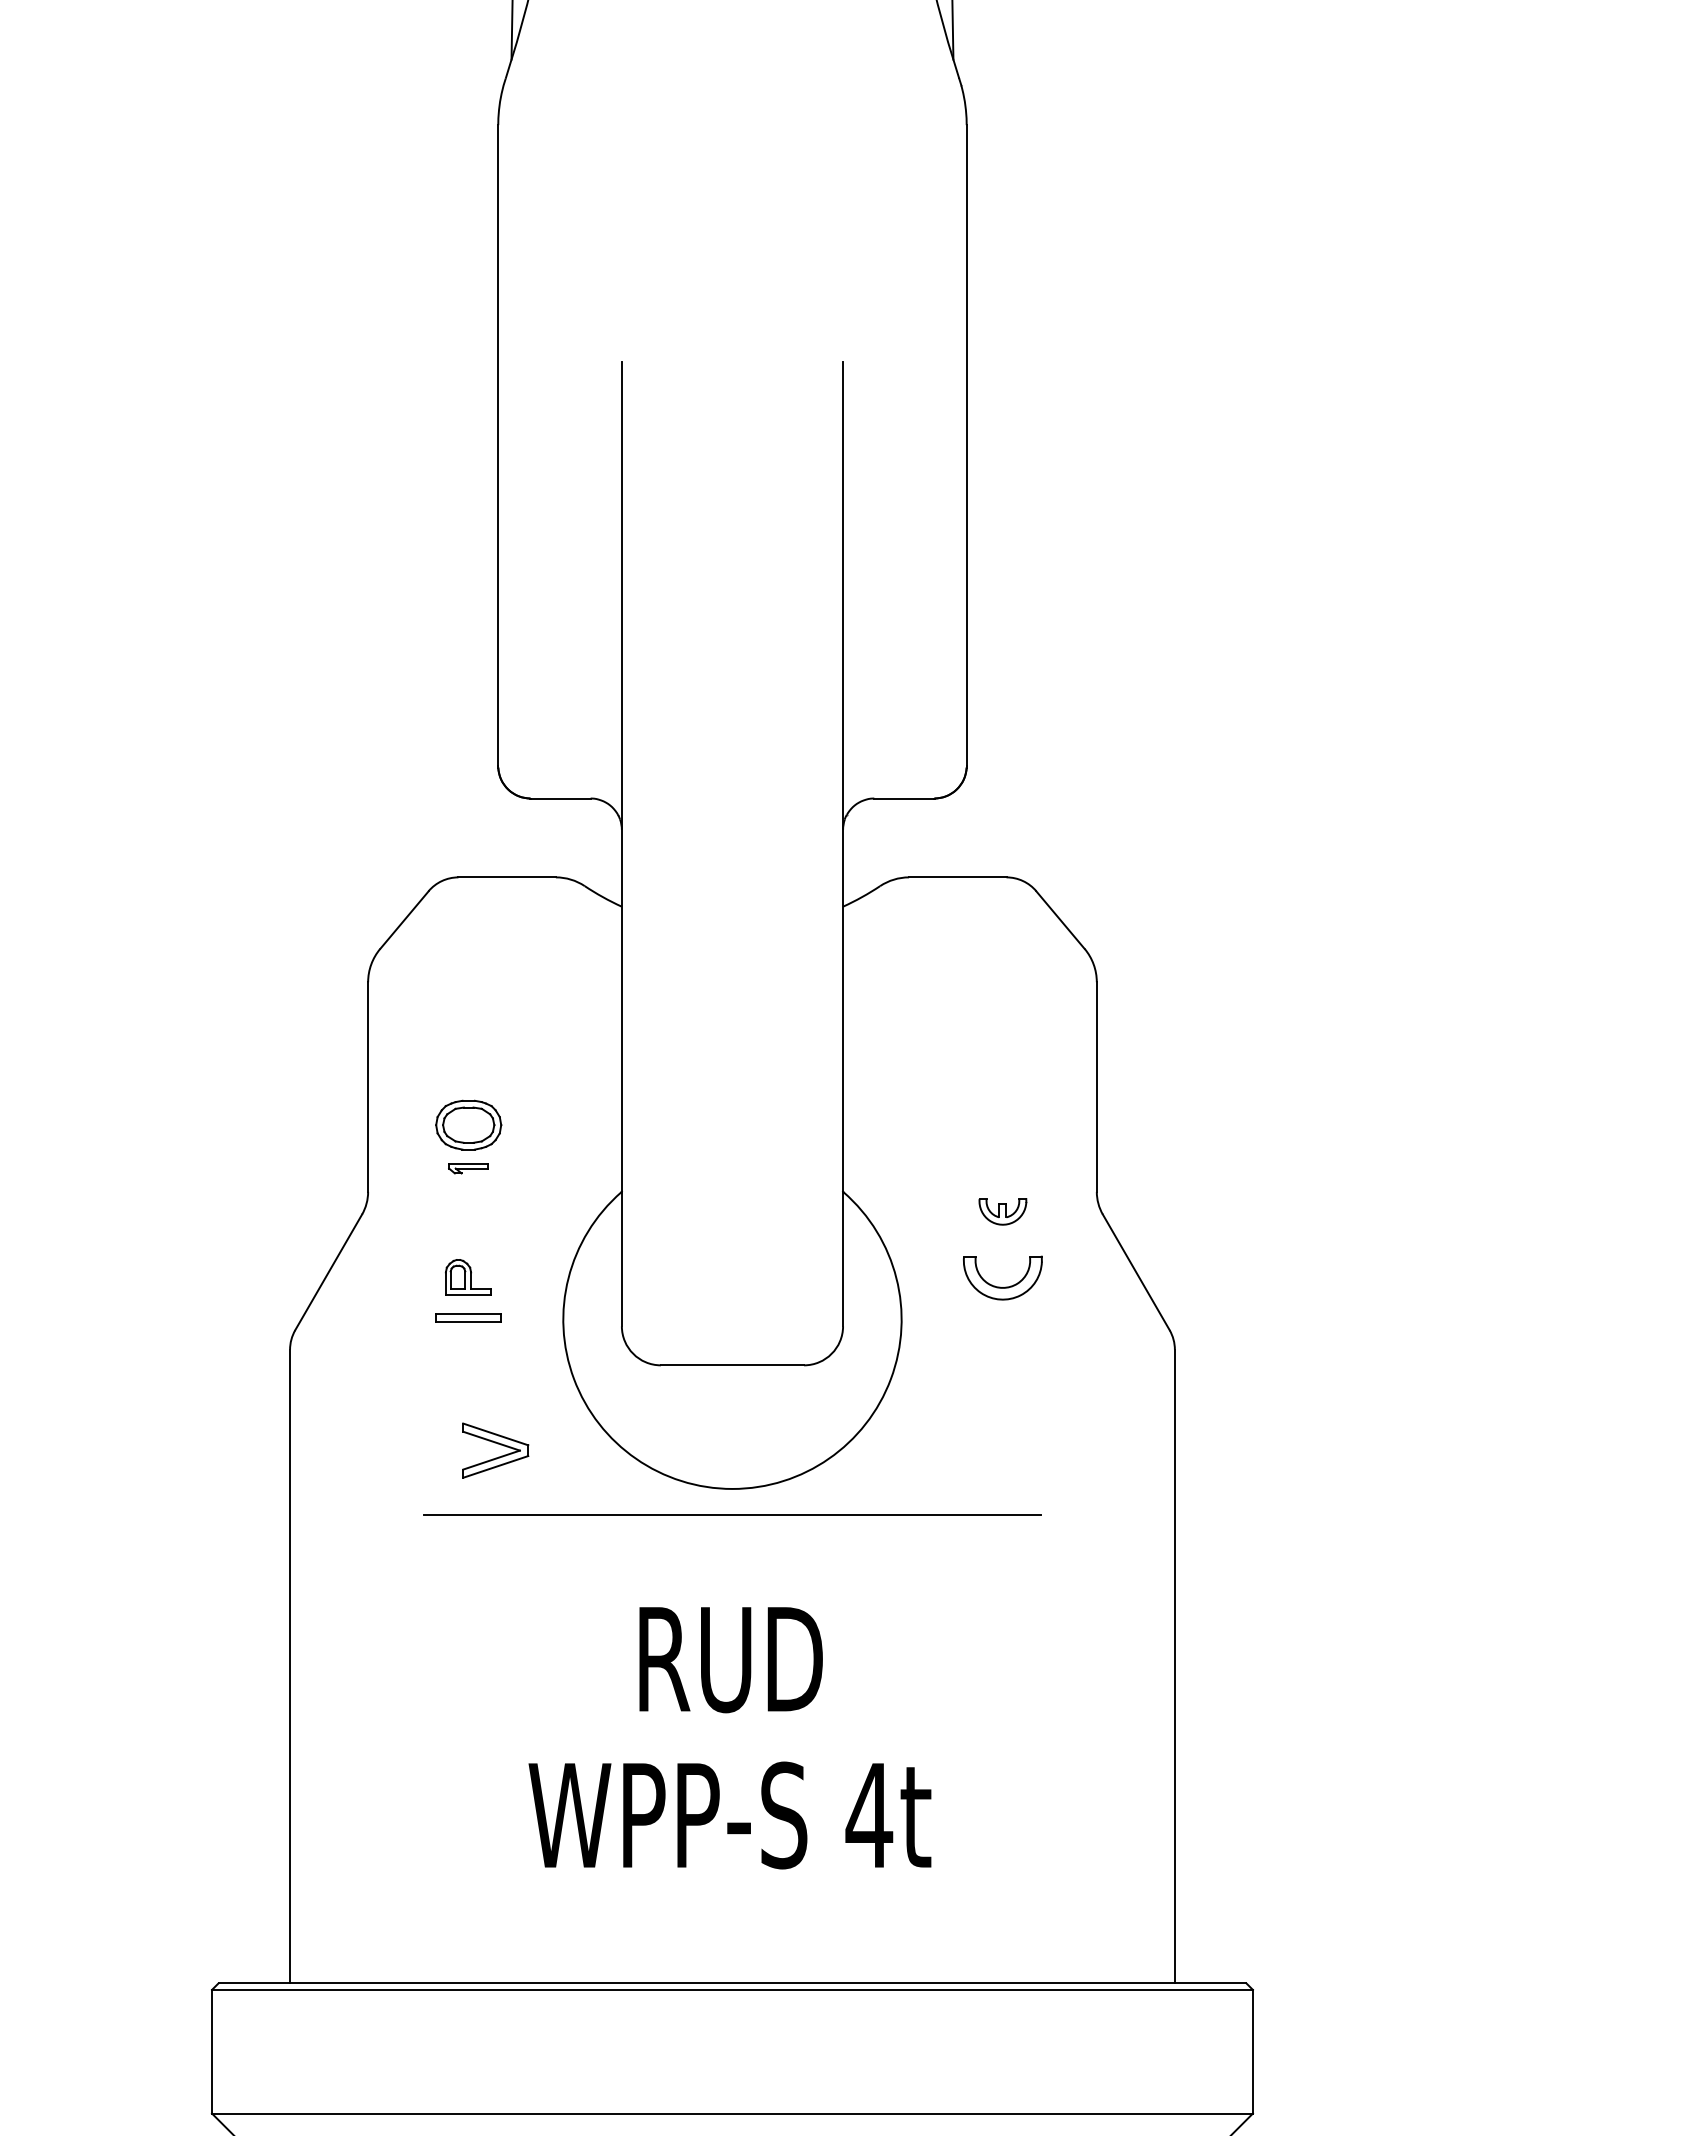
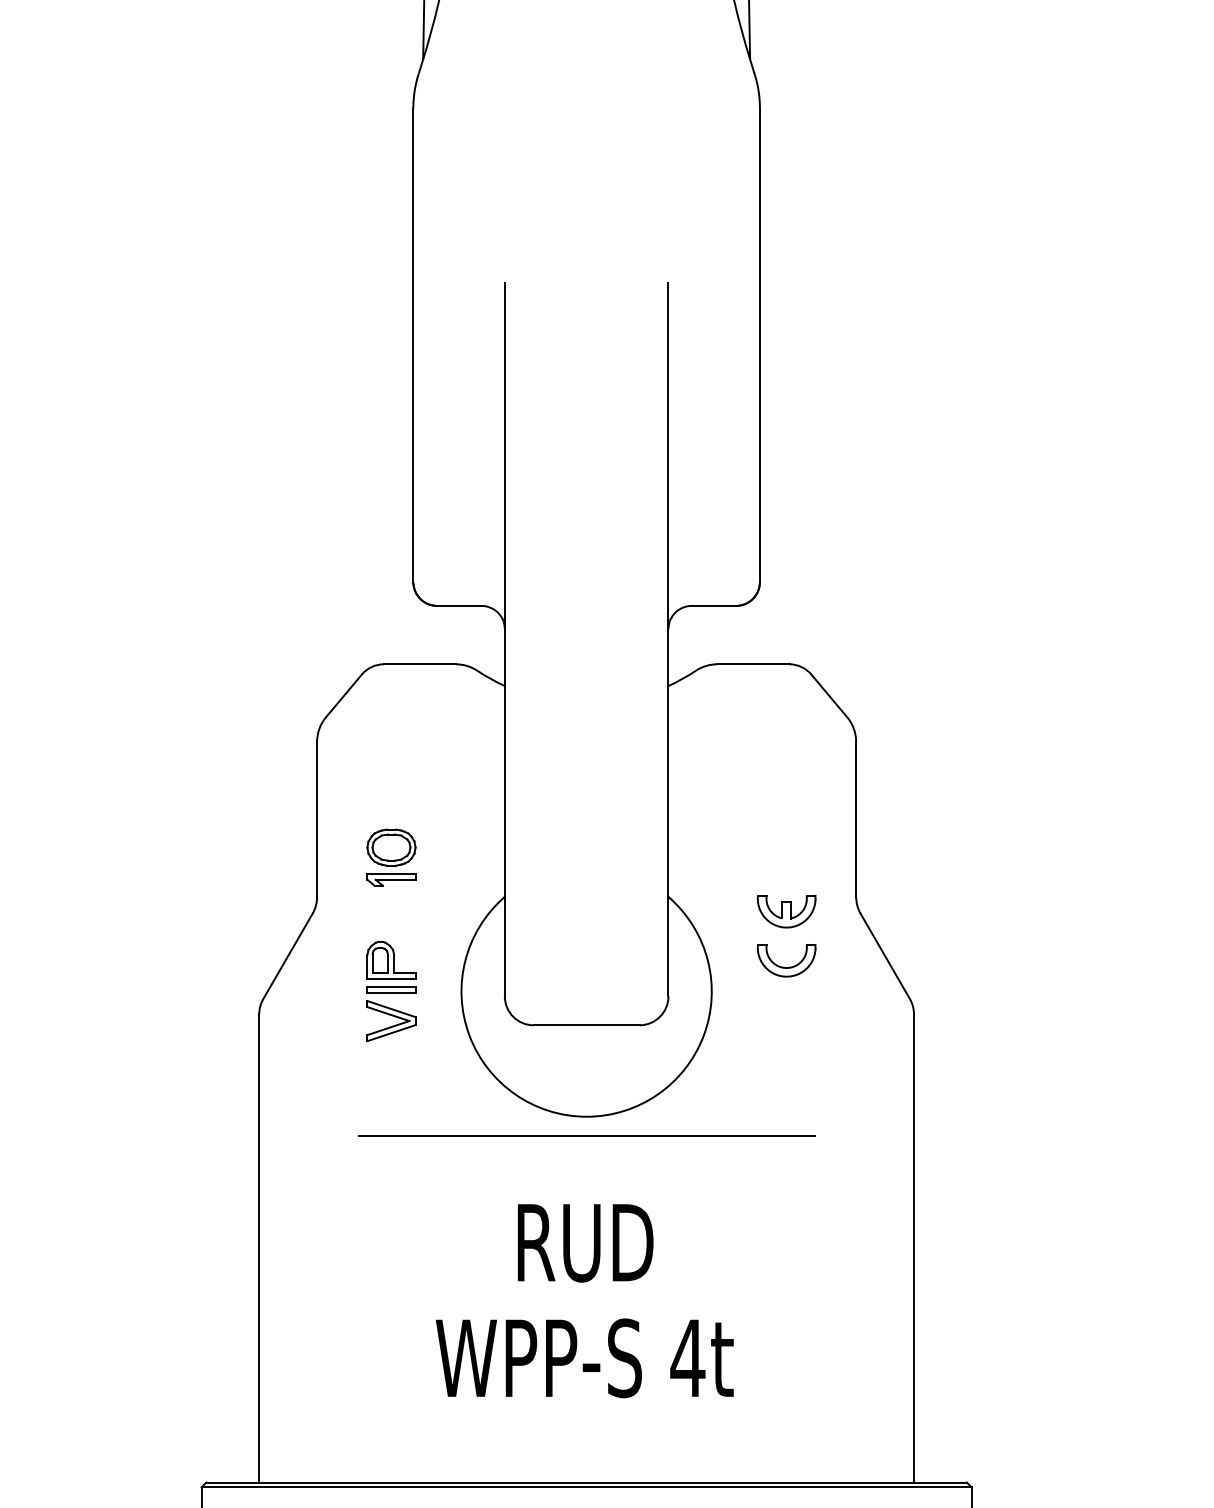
part: (468, 1168) -> (391, 879), size x1.67
part: (1002, 1211) -> (786, 911), size x1.67
part: (468, 1277) -> (391, 960), size x1.43
part: (497, 1444) -> (392, 1016), moved

